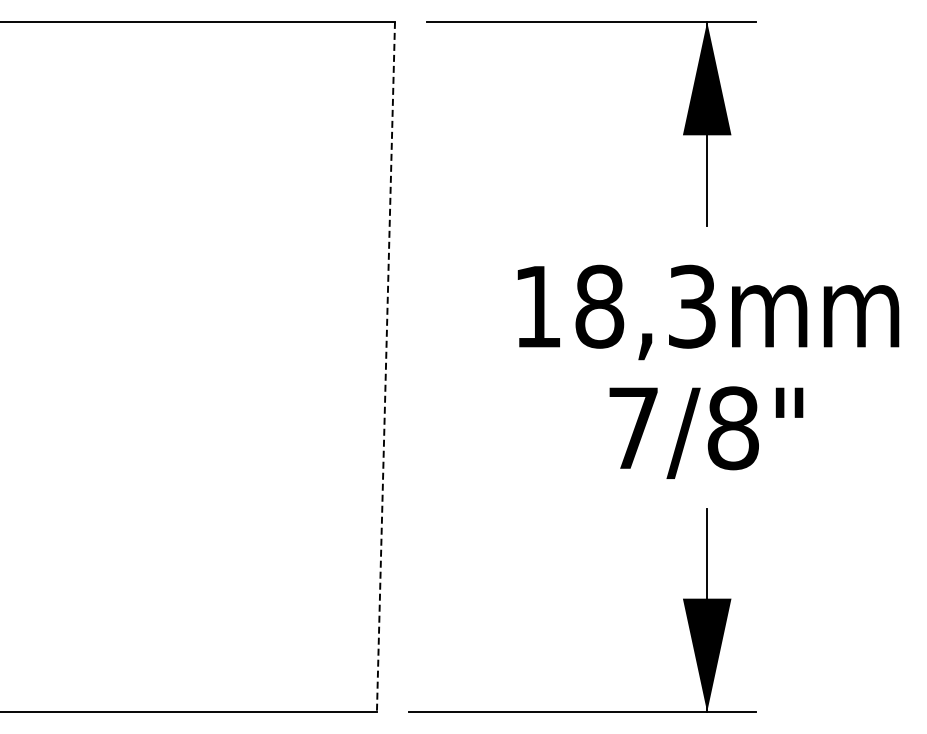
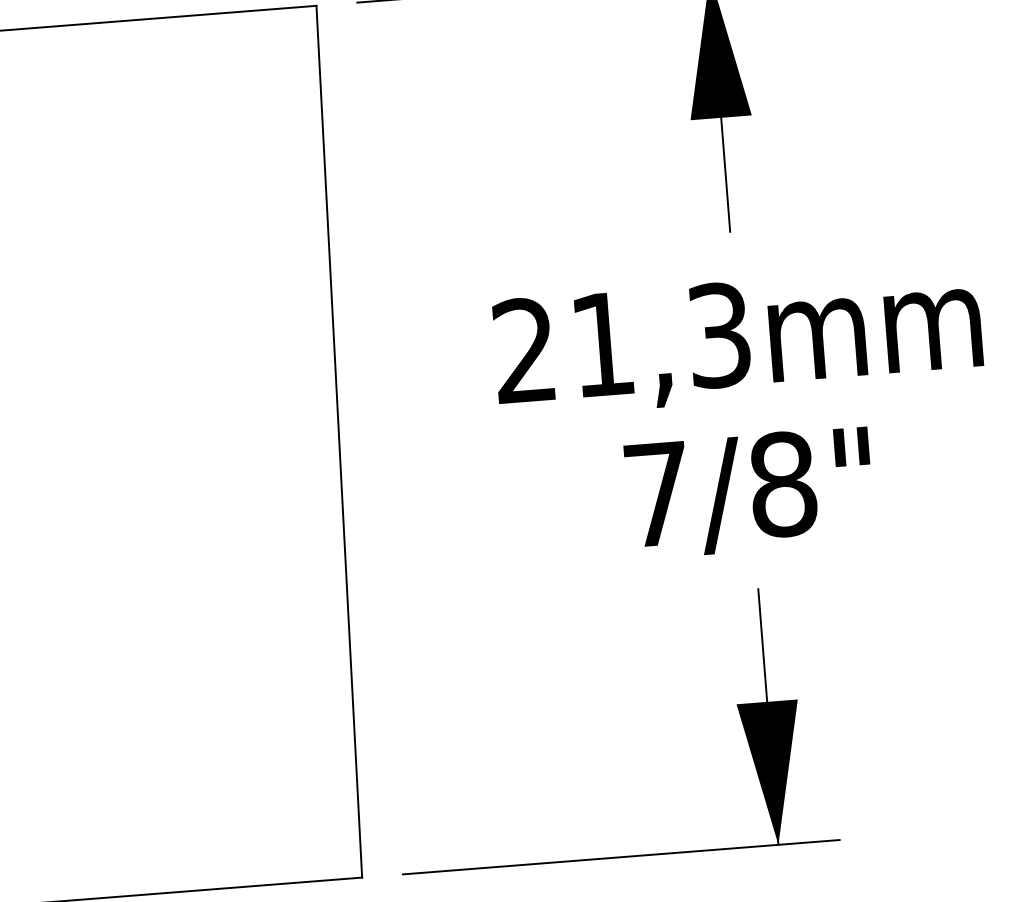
text: (569, 306) -> (564, 347), 18,3 -> 21,3
line: (385, 367) -> (338, 442), dashed -> solid

